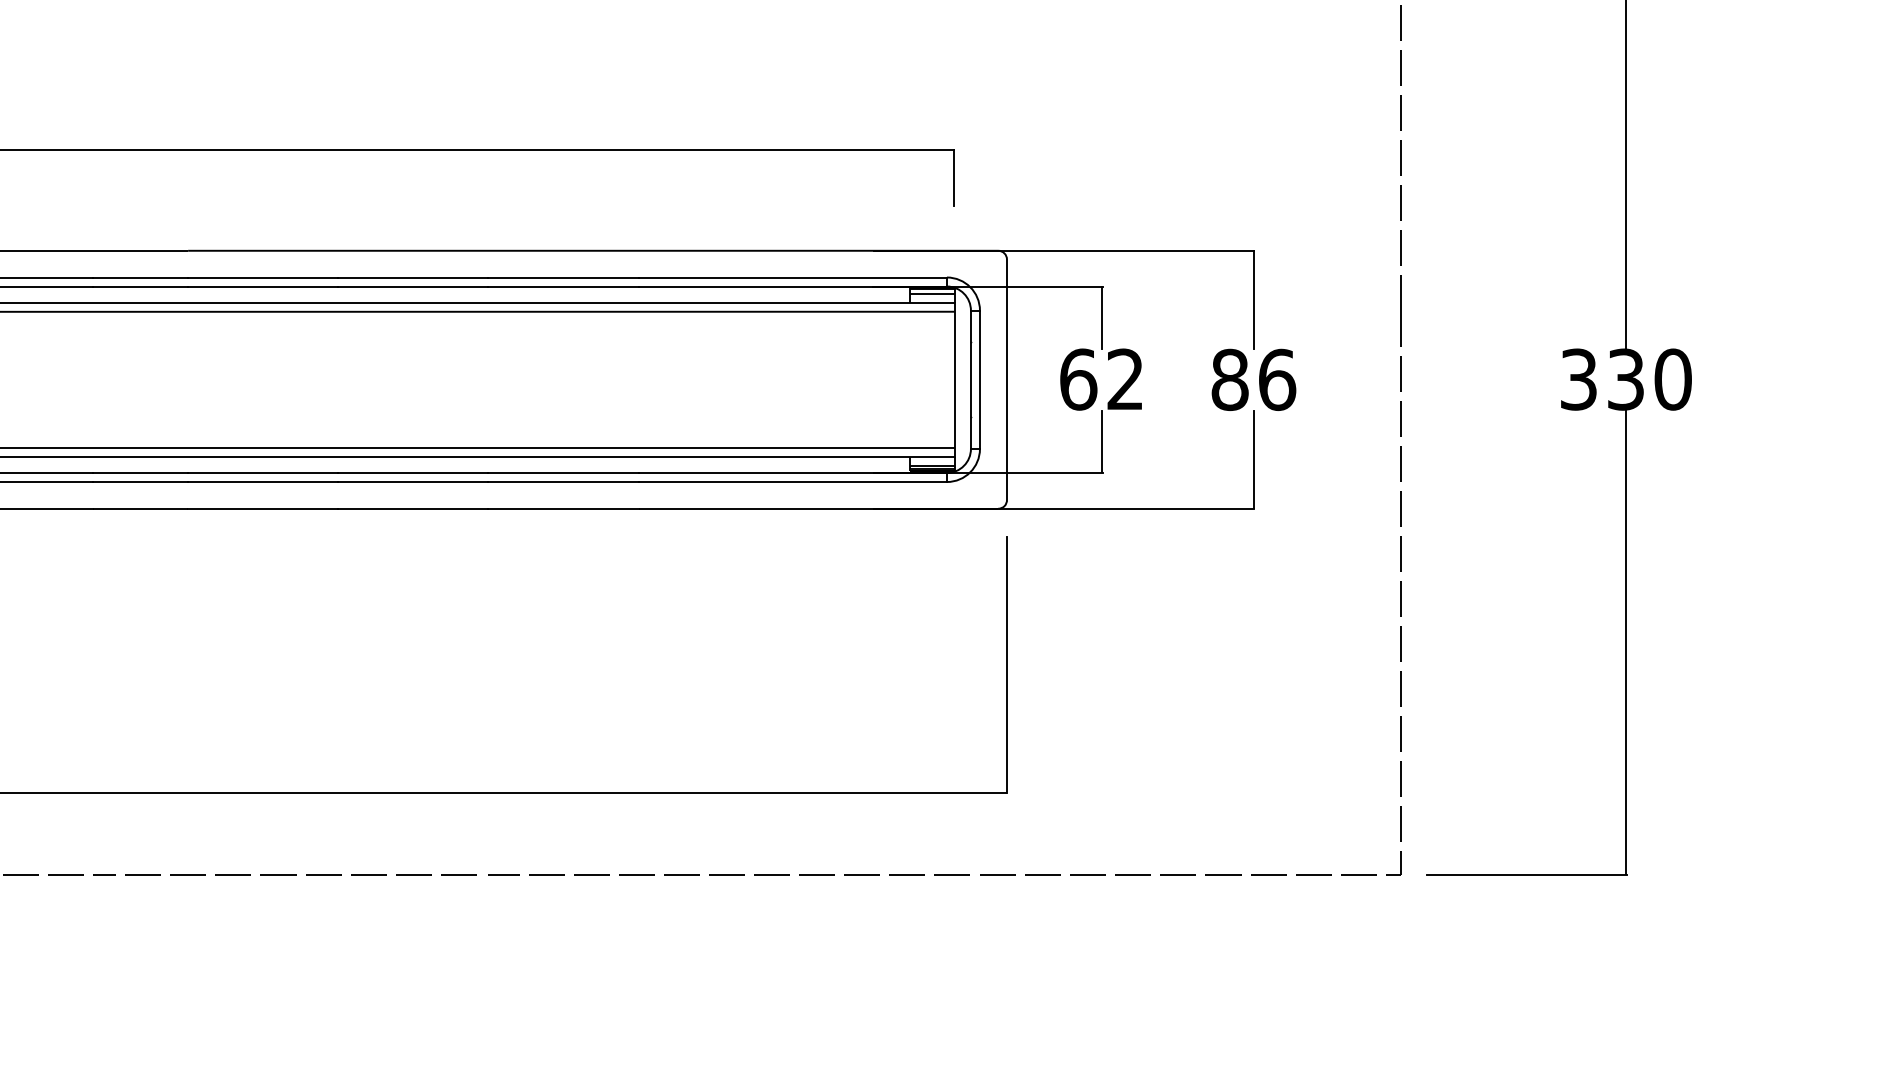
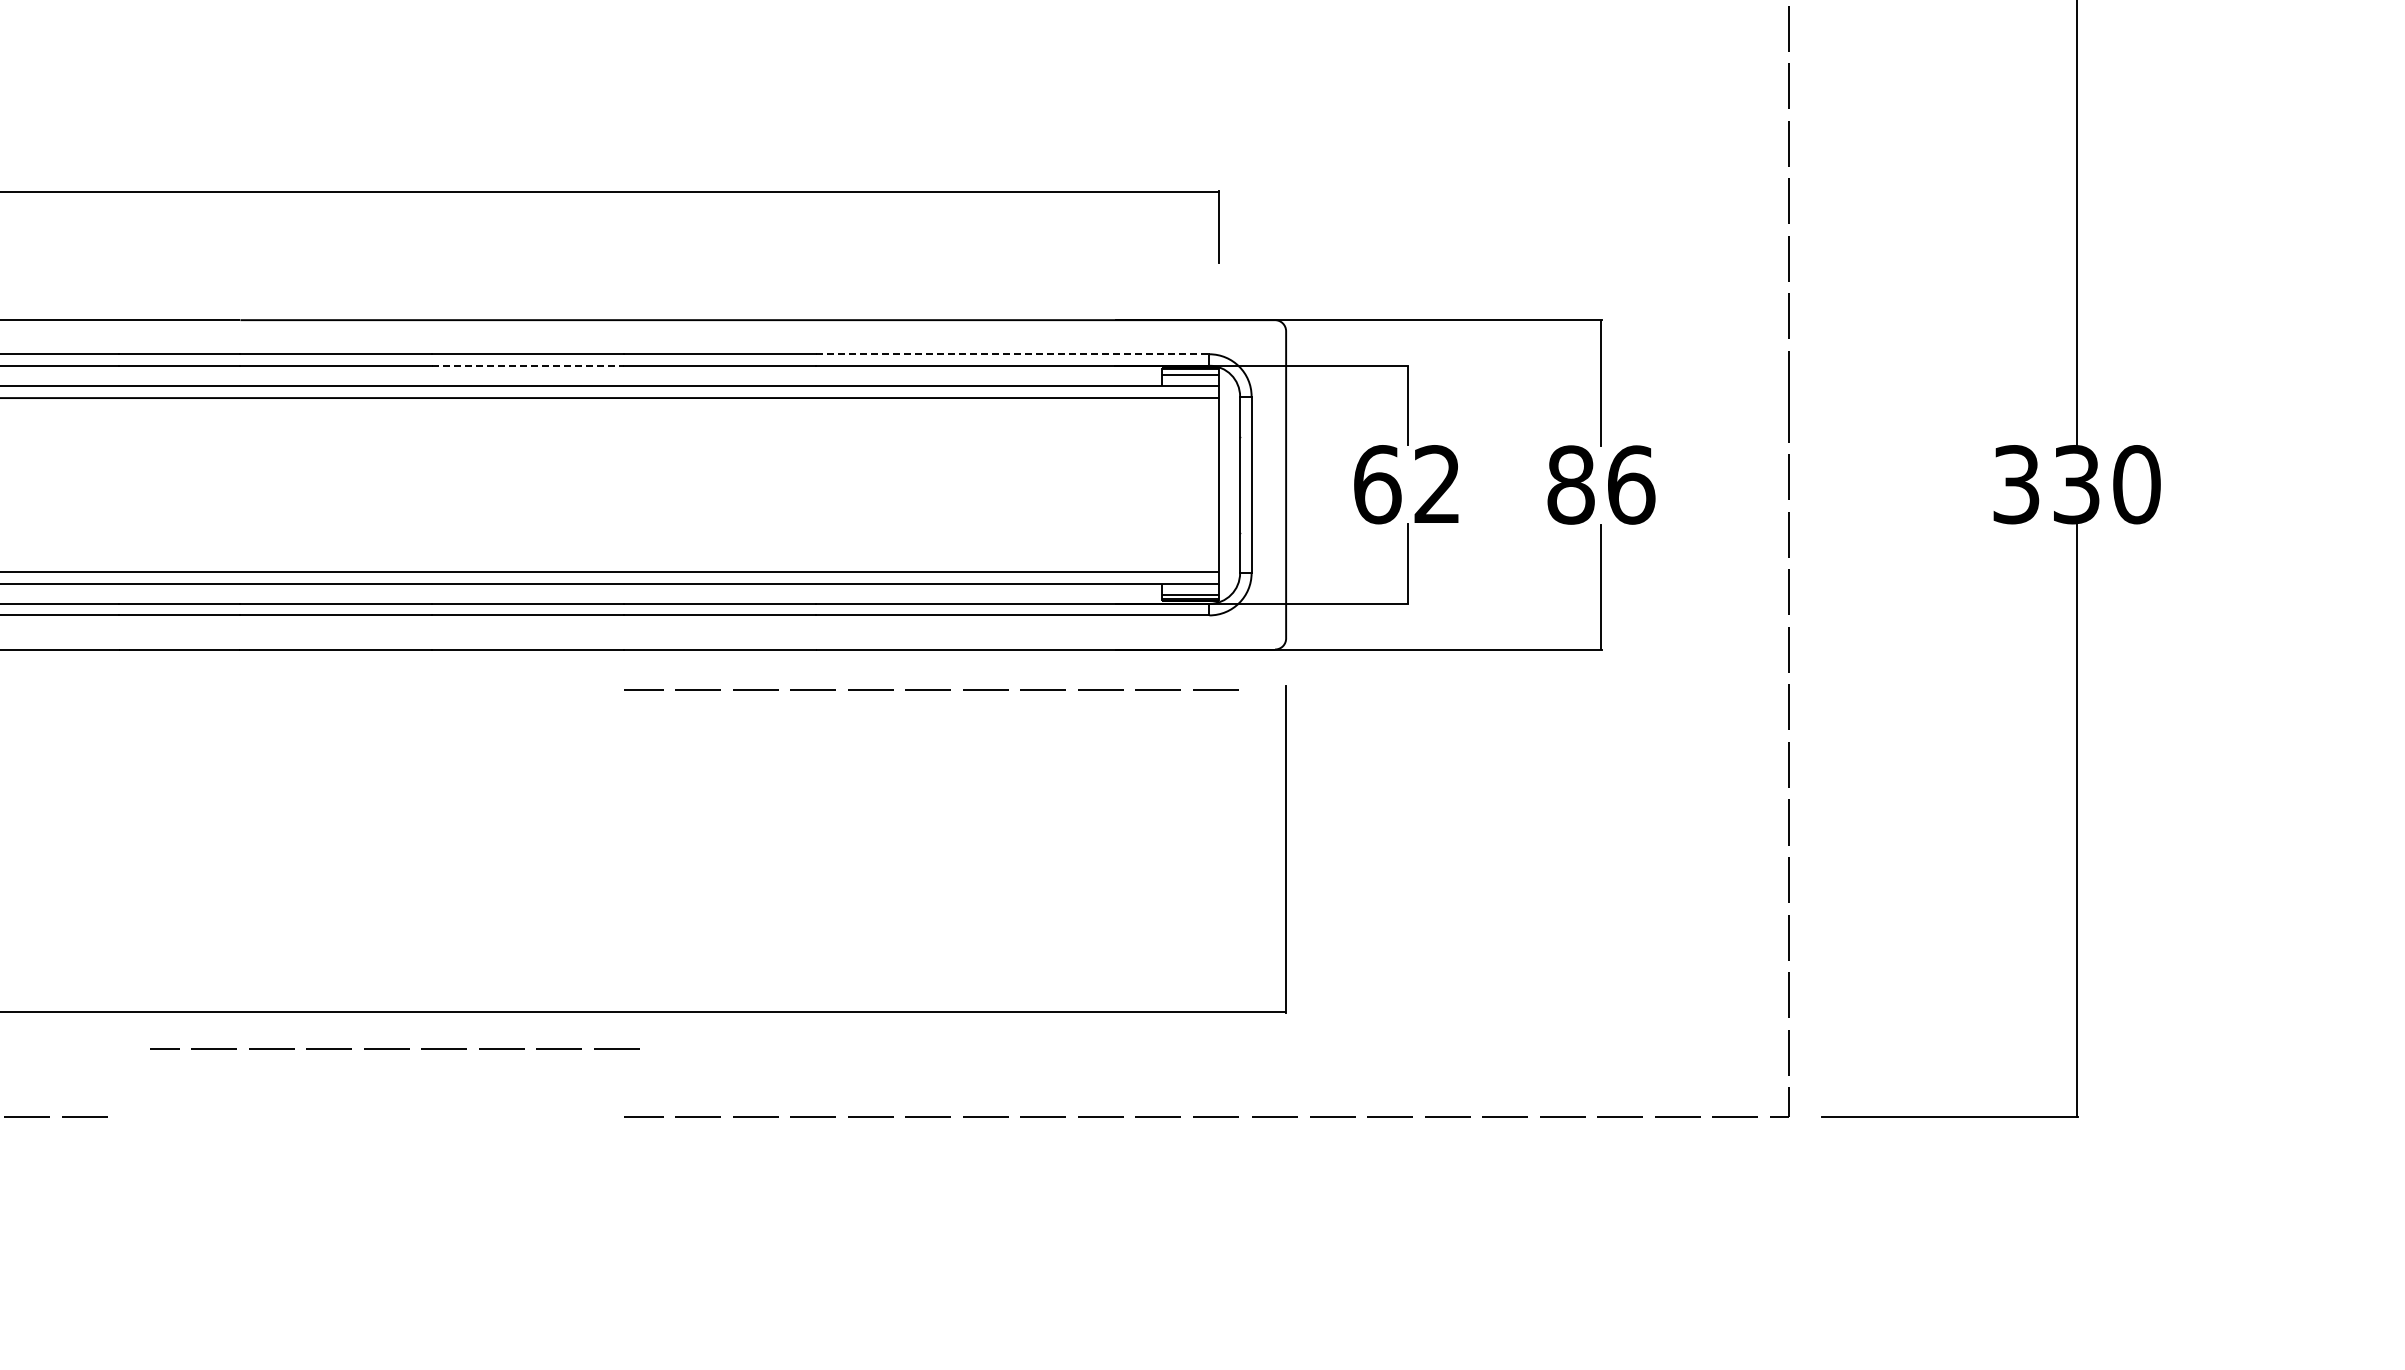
line: (792, 277) -> (1012, 354), solid -> dashed
line: (413, 286) -> (528, 365), solid -> dashed
line: (729, 540) -> (931, 689), added
line: (284, 874) -> (394, 1048), moved

